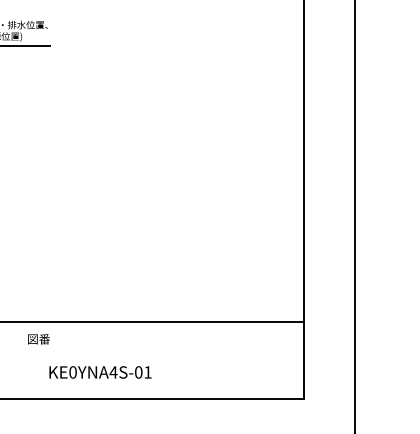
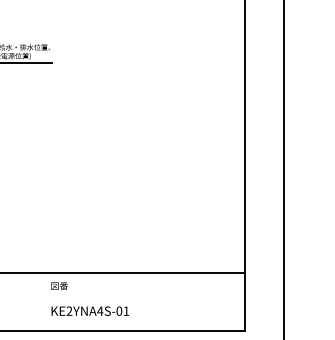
text: (38, 338) -> (59, 285), moved
text: (73, 371) -> (69, 310), KE0YNA4S-01 -> KE2YNA4S-01

